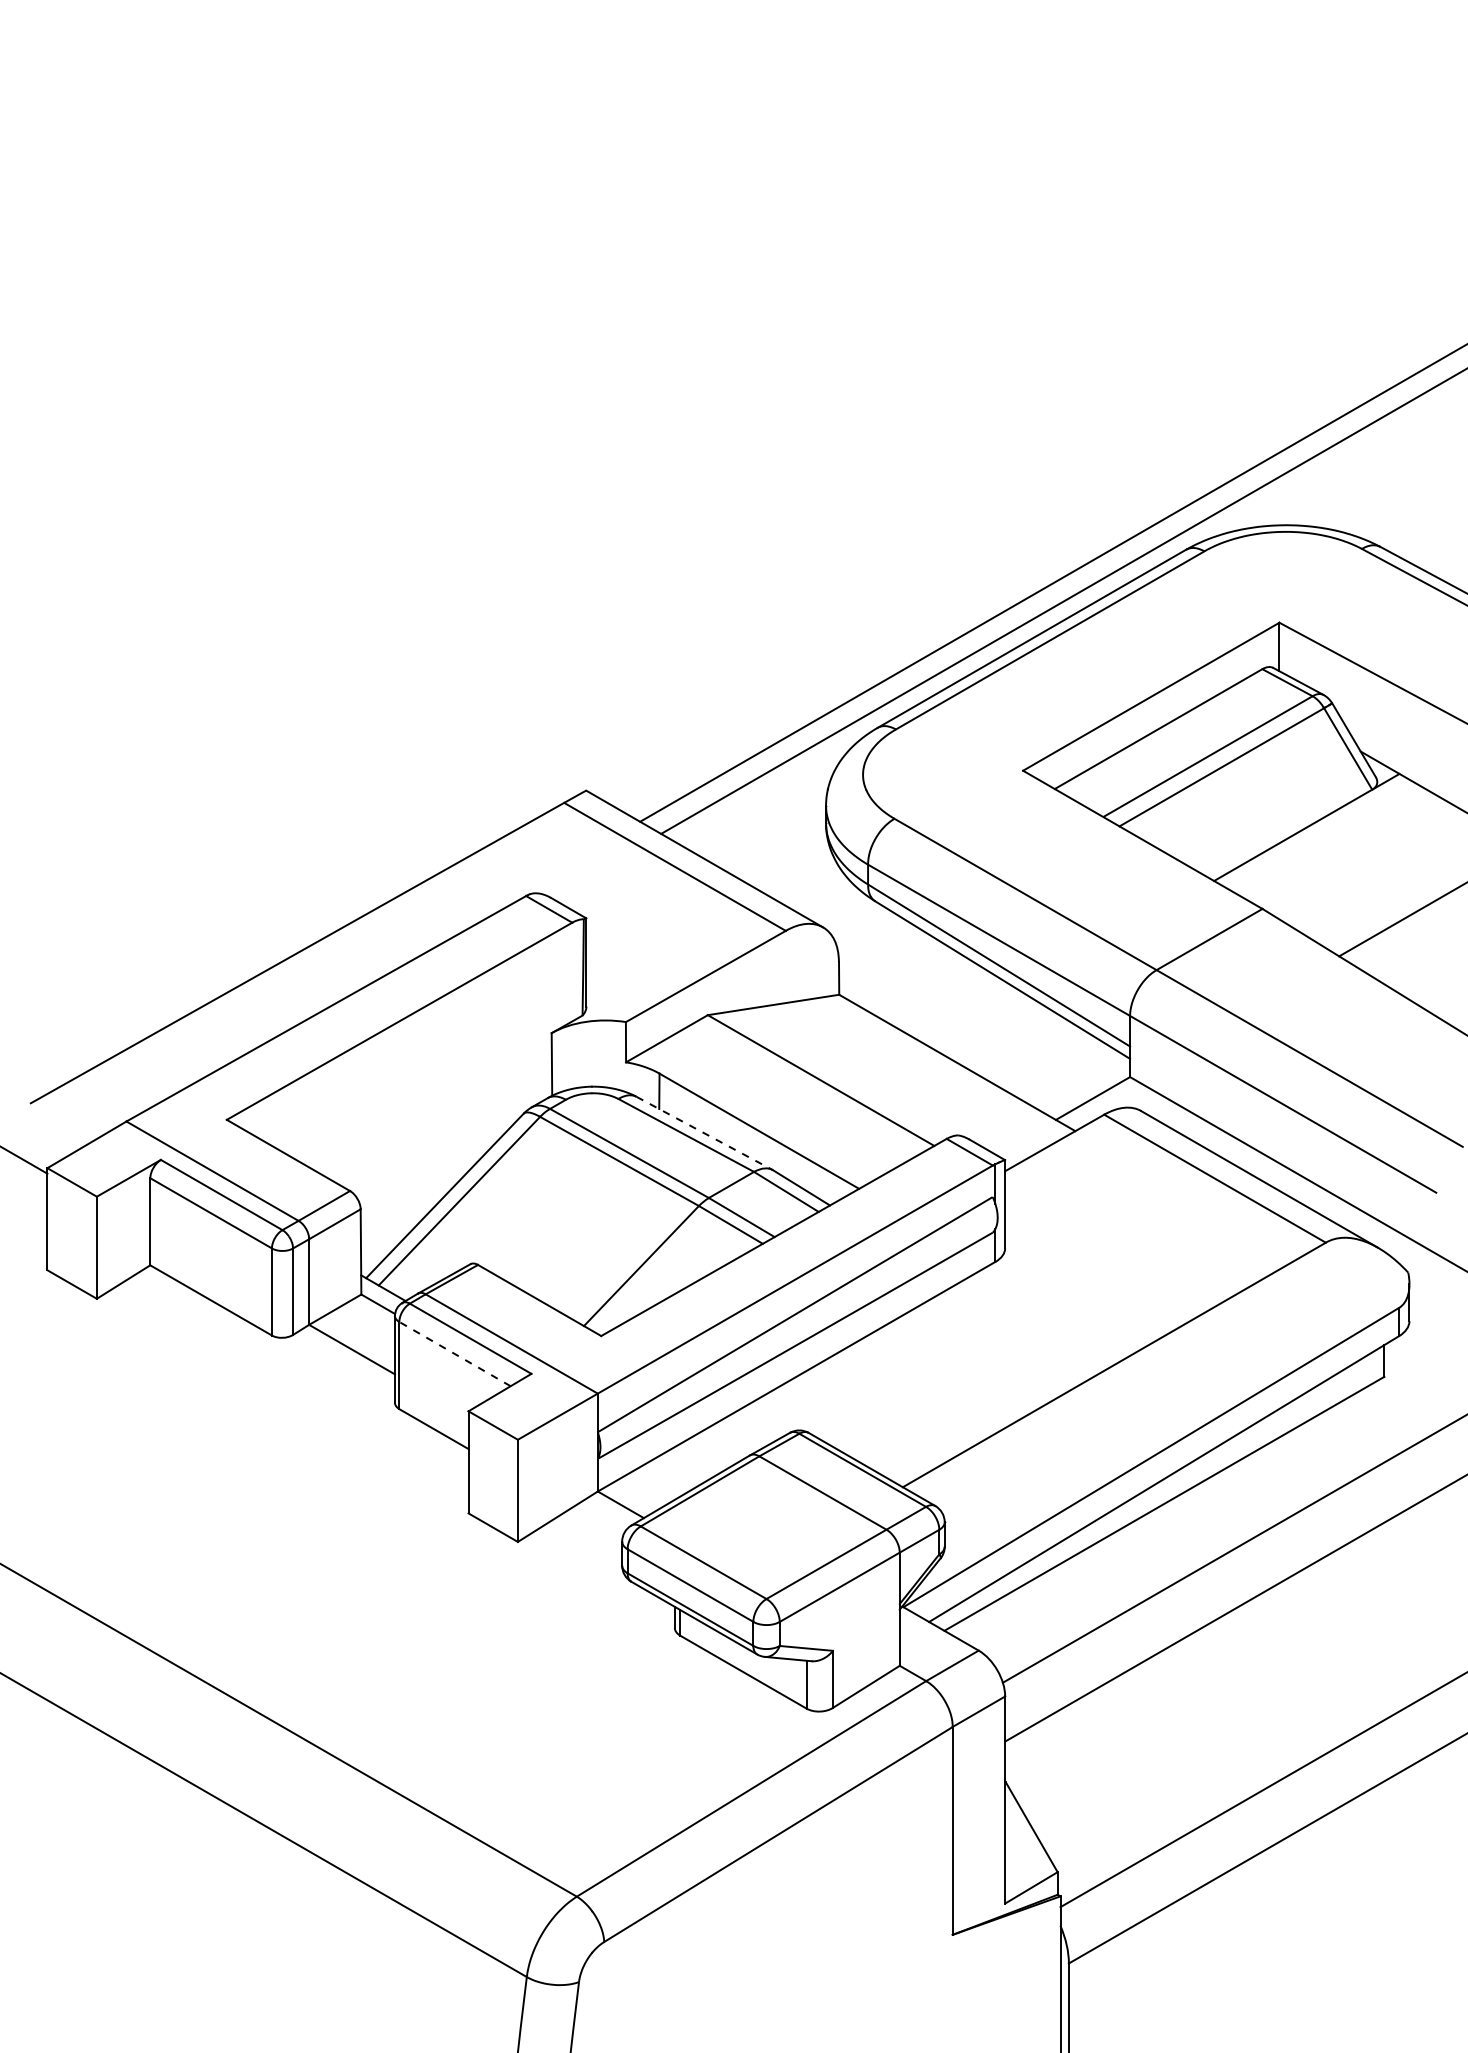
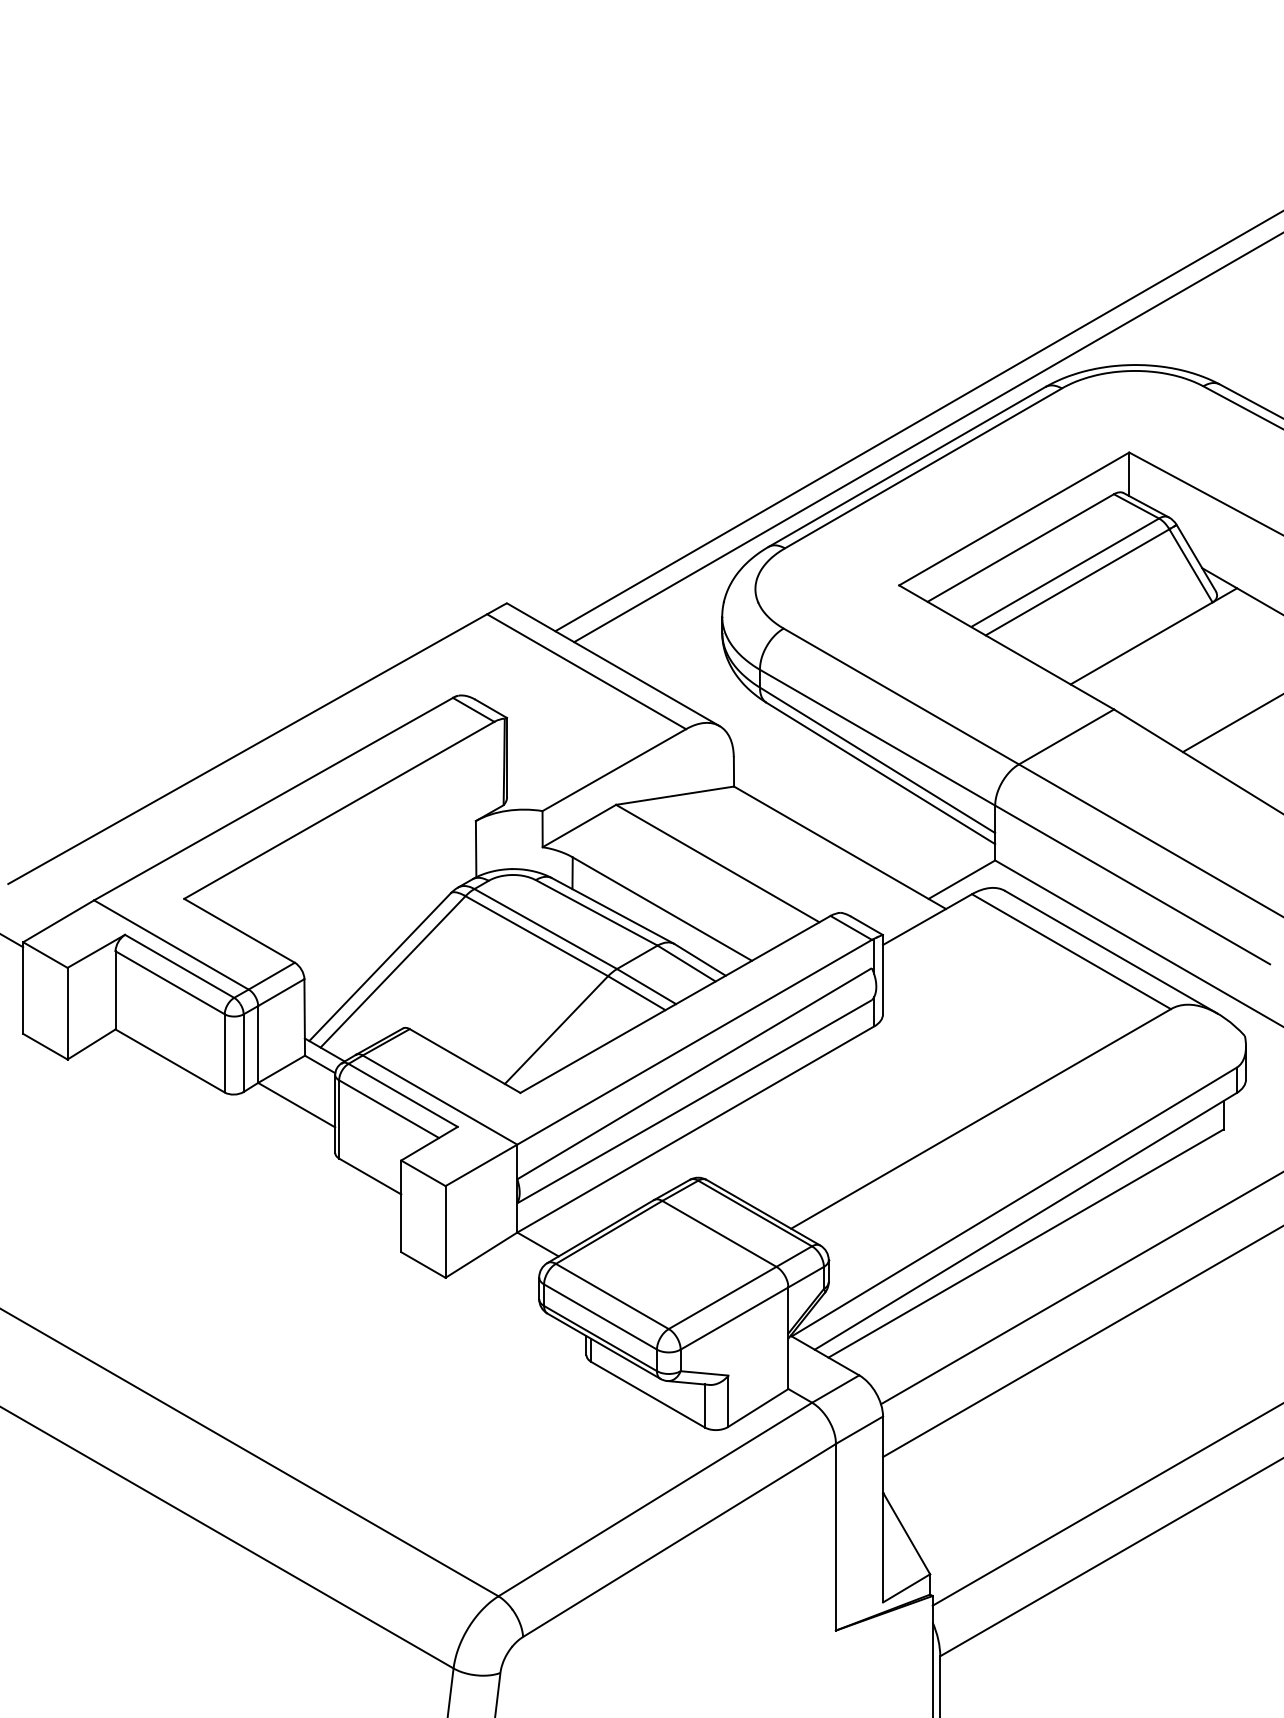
line: (705, 1133) -> (613, 911), dashed -> solid
line: (454, 1353) -> (388, 1108), dashed -> solid

